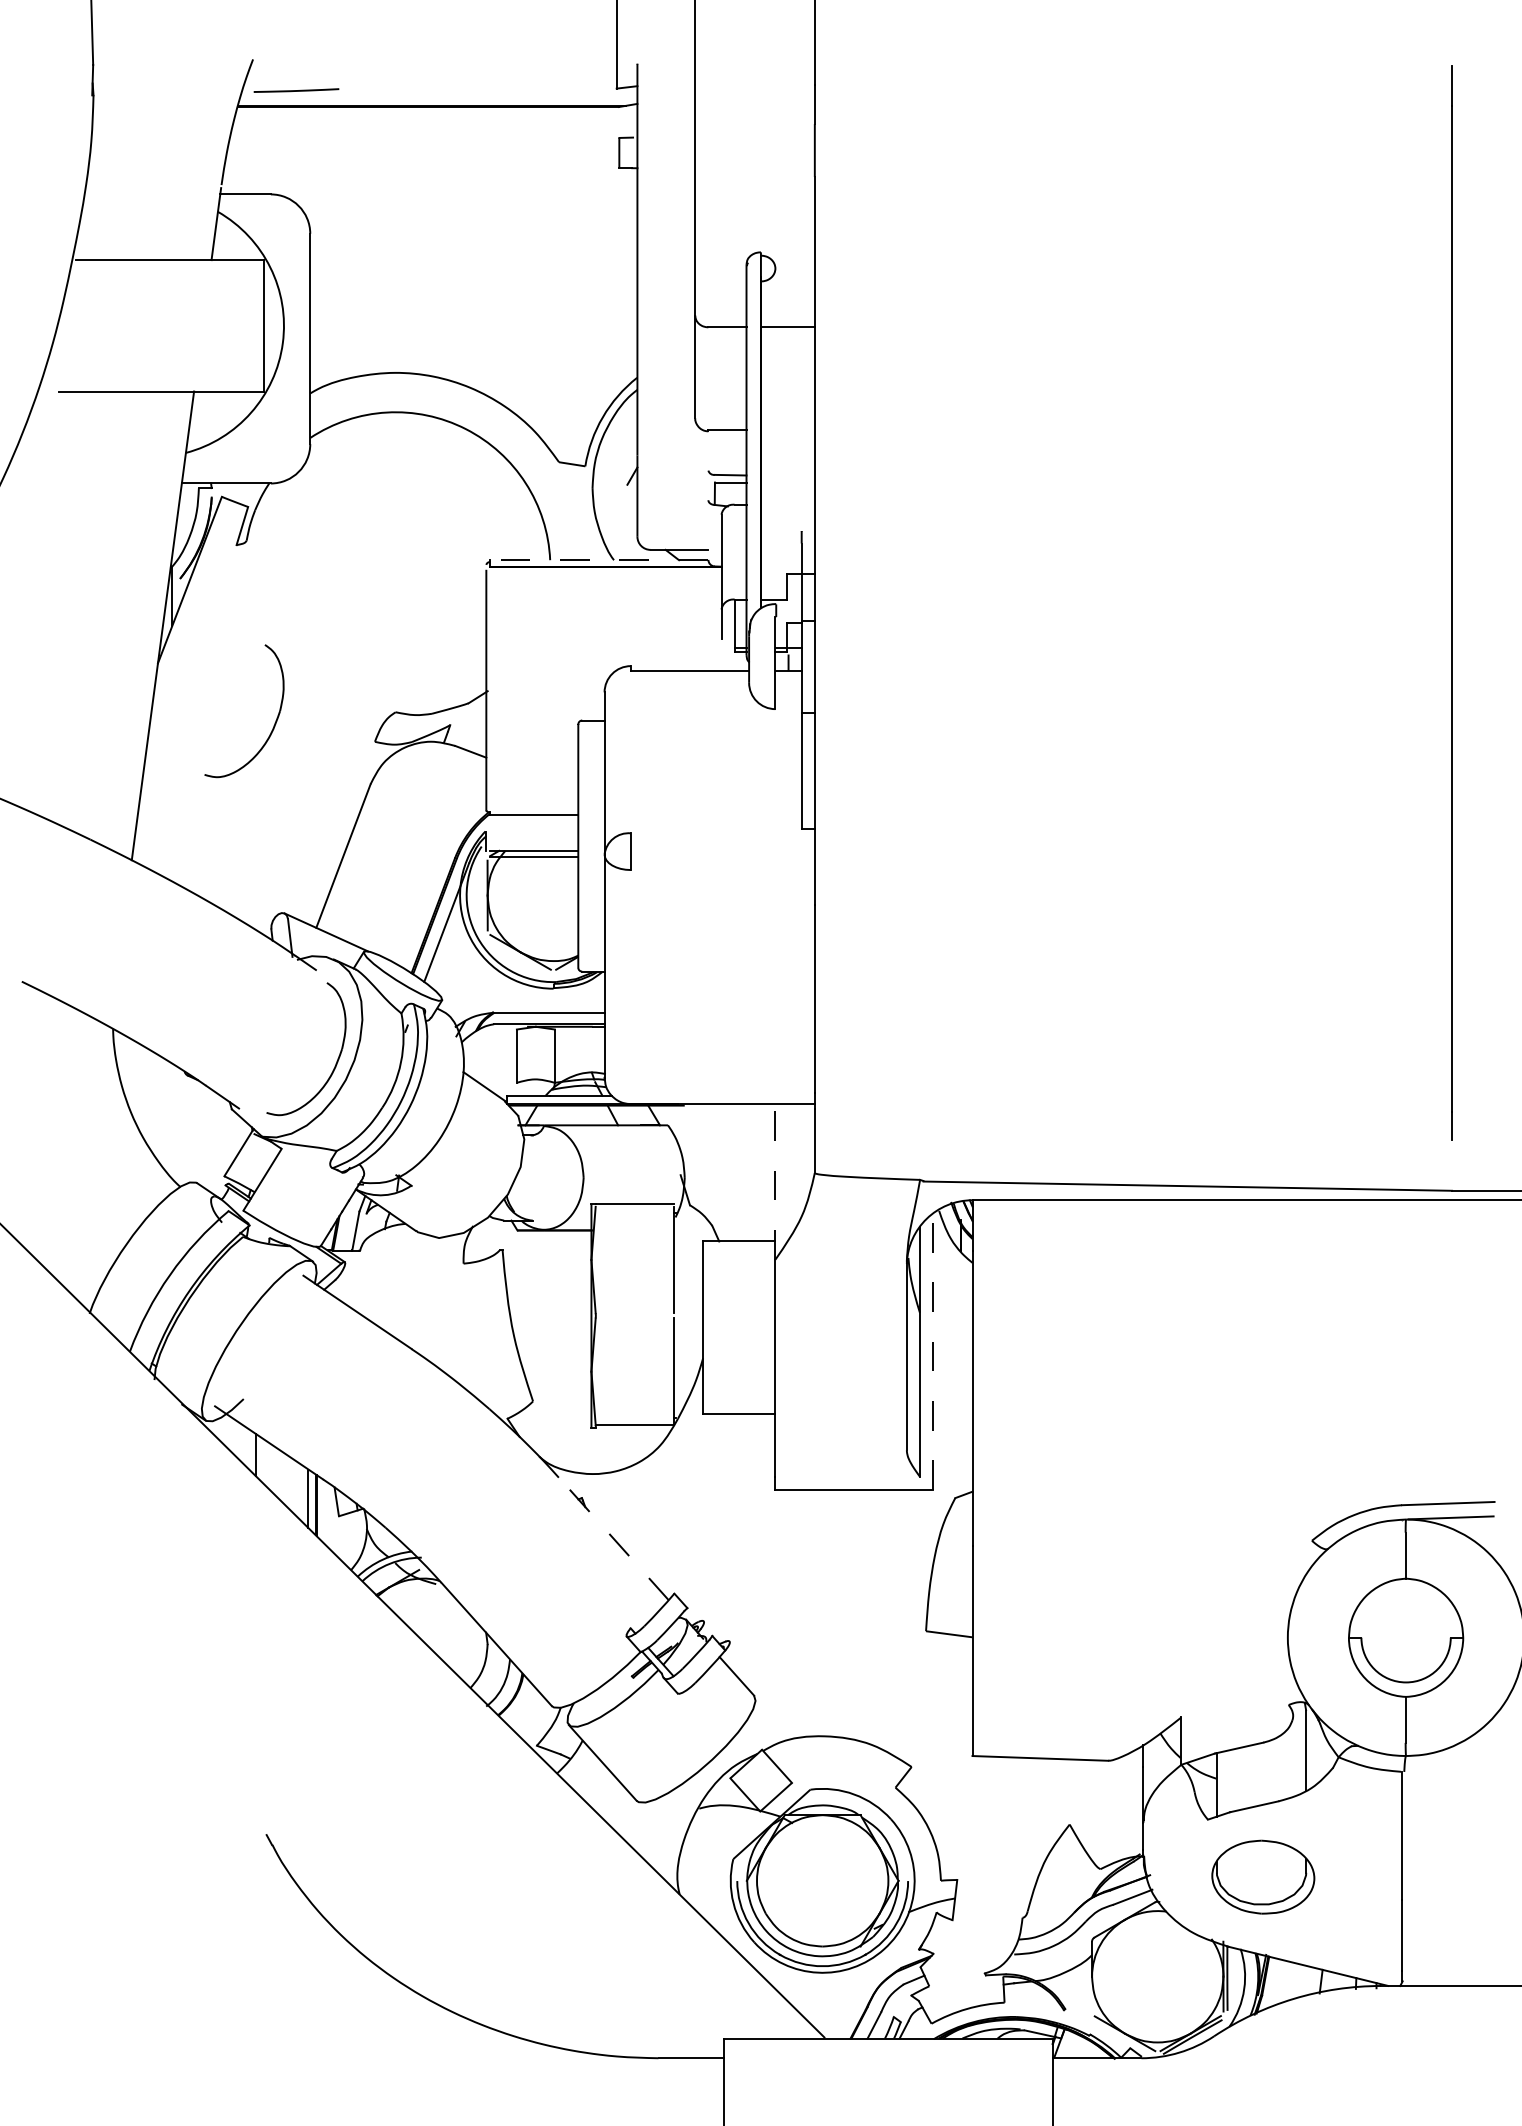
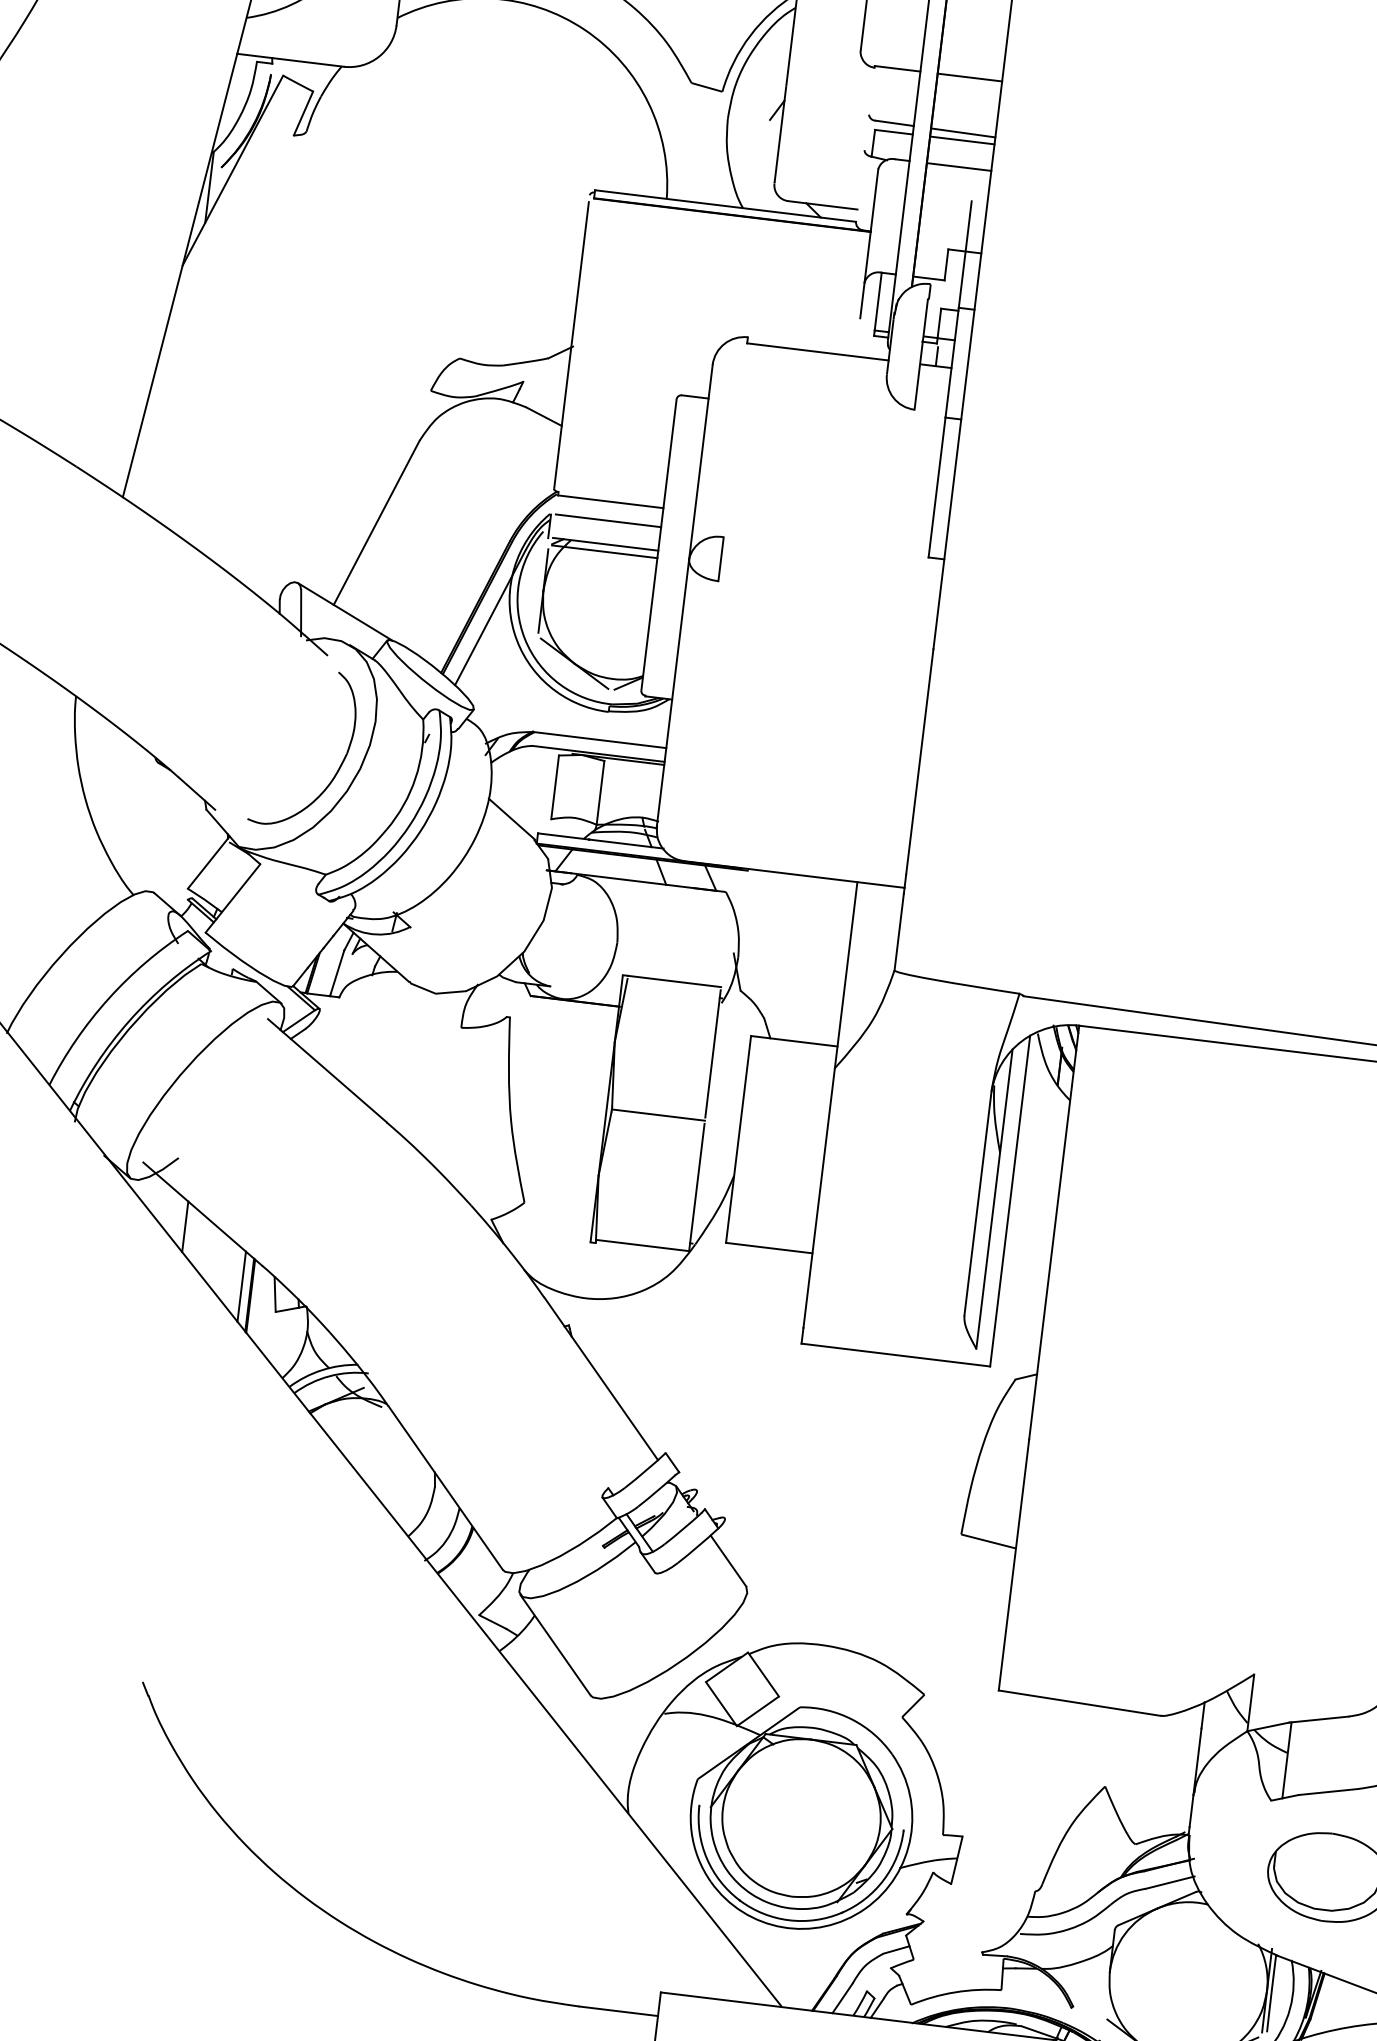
line: (787, 429) -> (969, 76), added
line: (787, 475) -> (962, 131), added
line: (787, 482) -> (961, 140), added
line: (787, 504) -> (958, 166), added
line: (598, 560) -> (724, 206), dashed -> solid
part: (273, 725) -> (311, 356), removed
line: (534, 831) -> (608, 521), added
line: (775, 1181) -> (846, 974), dashed -> solid
line: (634, 1315) -> (658, 1114), added
line: (933, 1351) -> (1010, 1200), dashed -> solid
line: (613, 1538) -> (600, 1378), dashed -> solid

